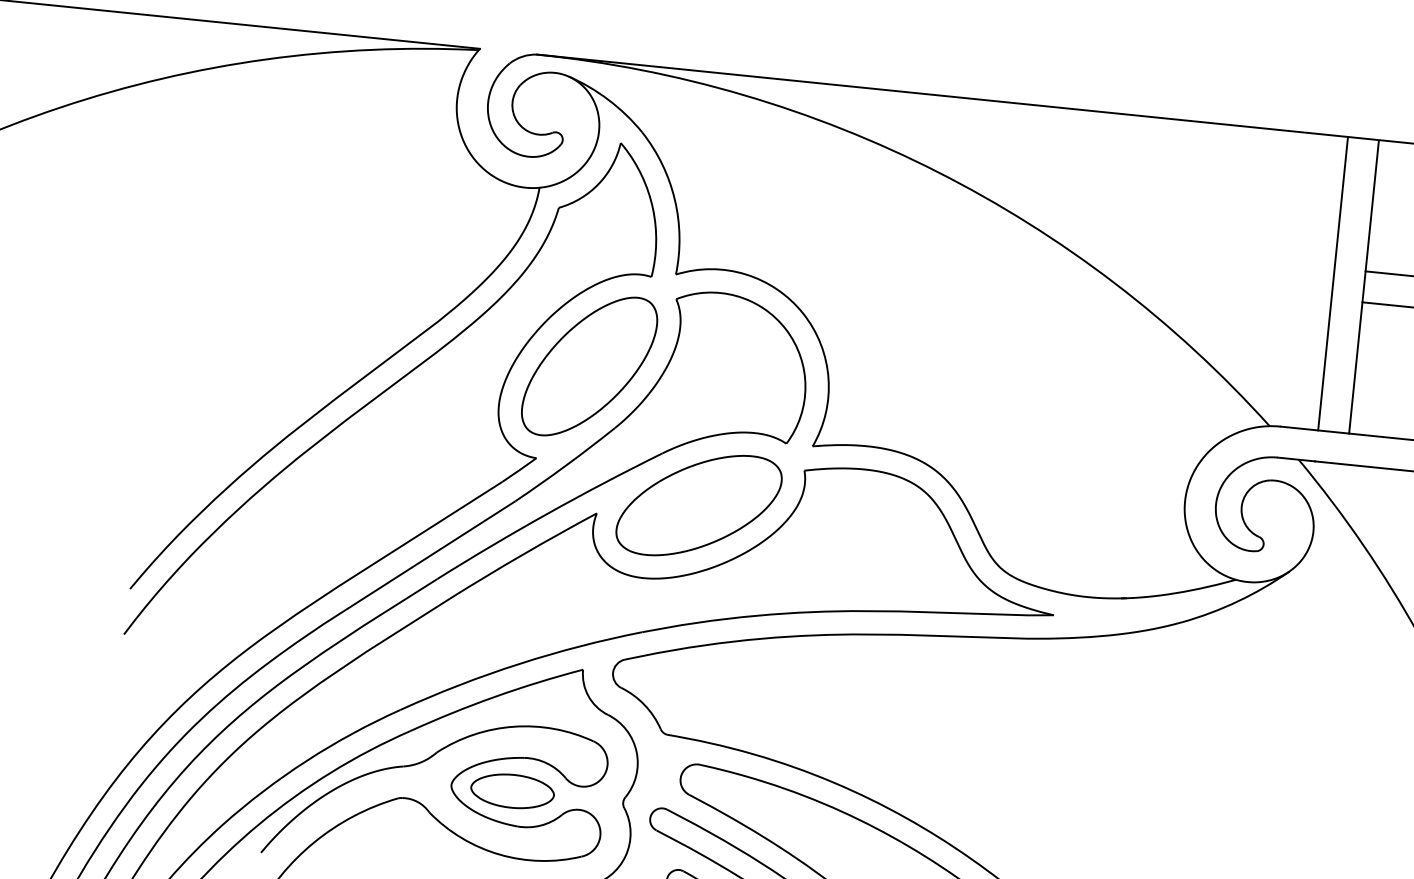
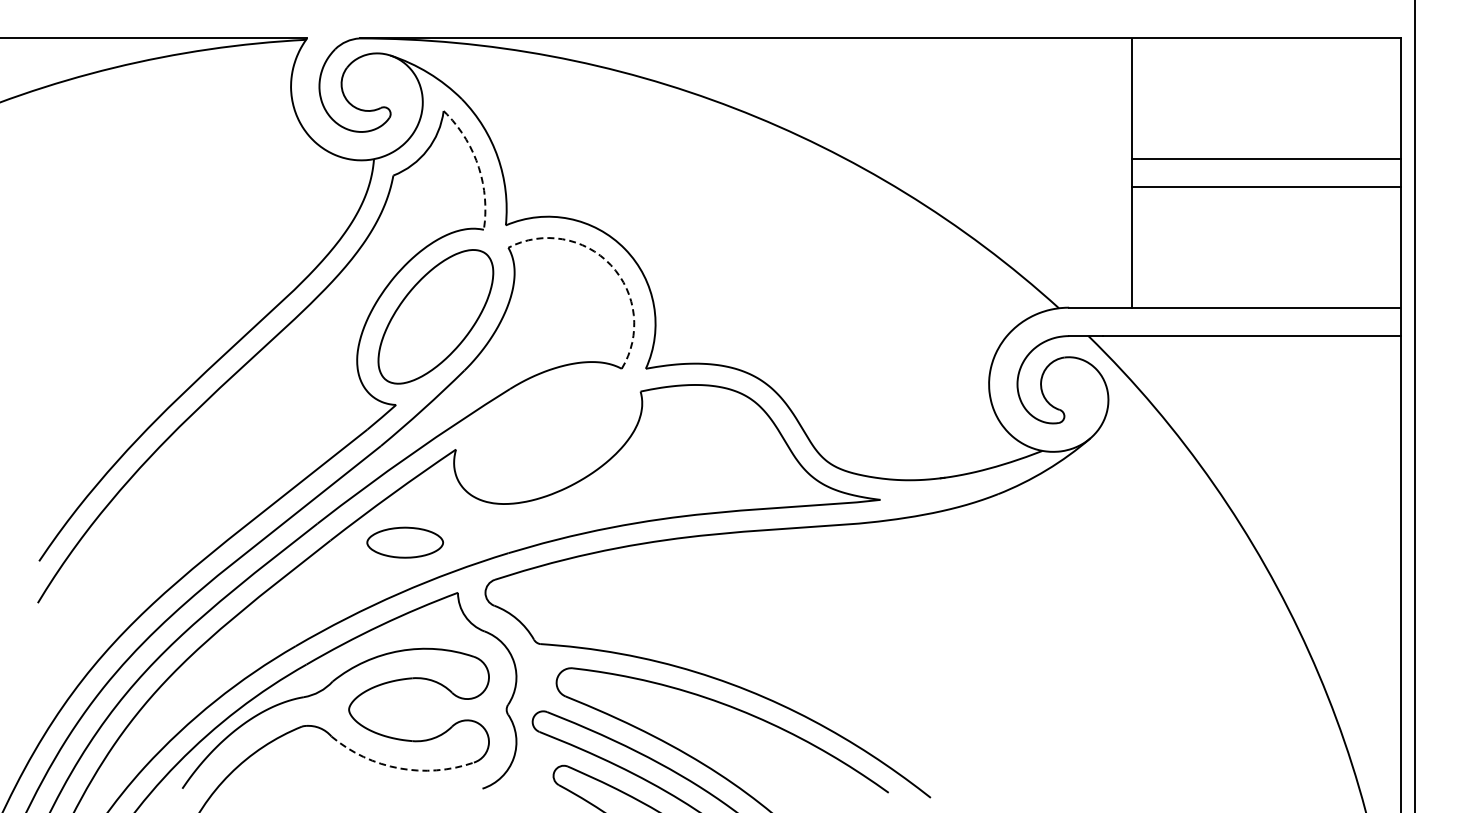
line: (652, 206) -> (478, 165), solid -> dashed
line: (1333, 283) -> (1103, 172), removed
arc: (786, 329) -> (611, 265), solid -> dashed
part: (698, 504) -> (547, 432), removed
part: (512, 791) -> (405, 542), moved
arc: (499, 854) -> (399, 768), solid -> dashed

